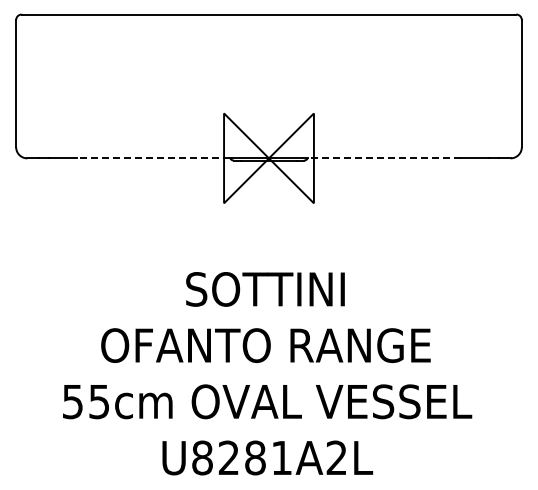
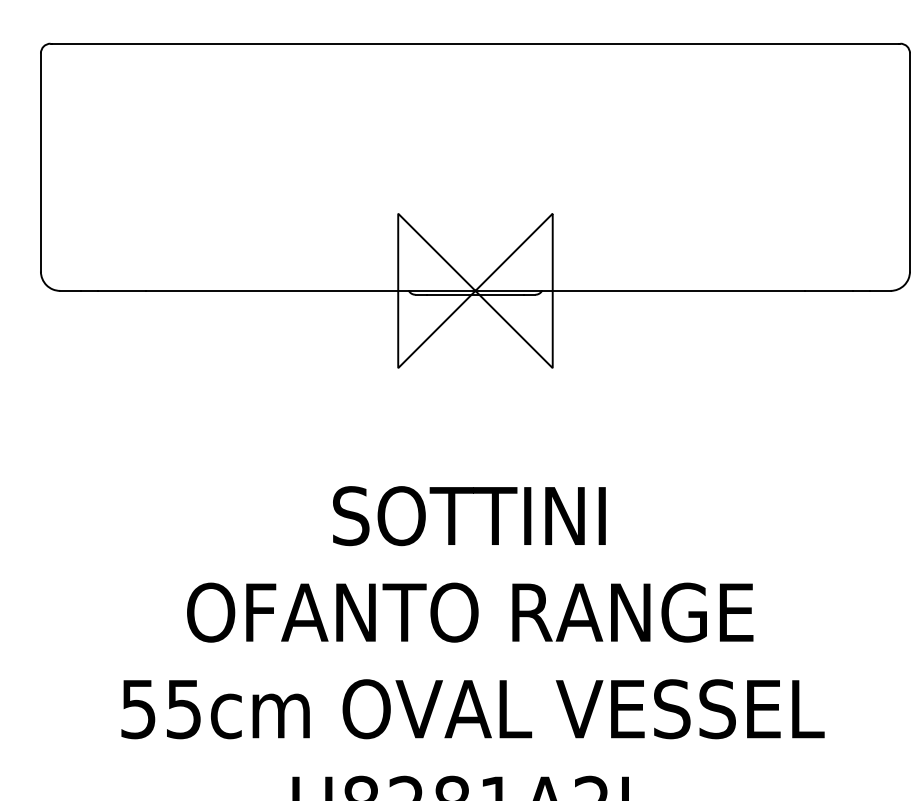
line: (153, 158) -> (276, 291), dashed -> solid
line: (384, 158) -> (673, 291), dashed -> solid

